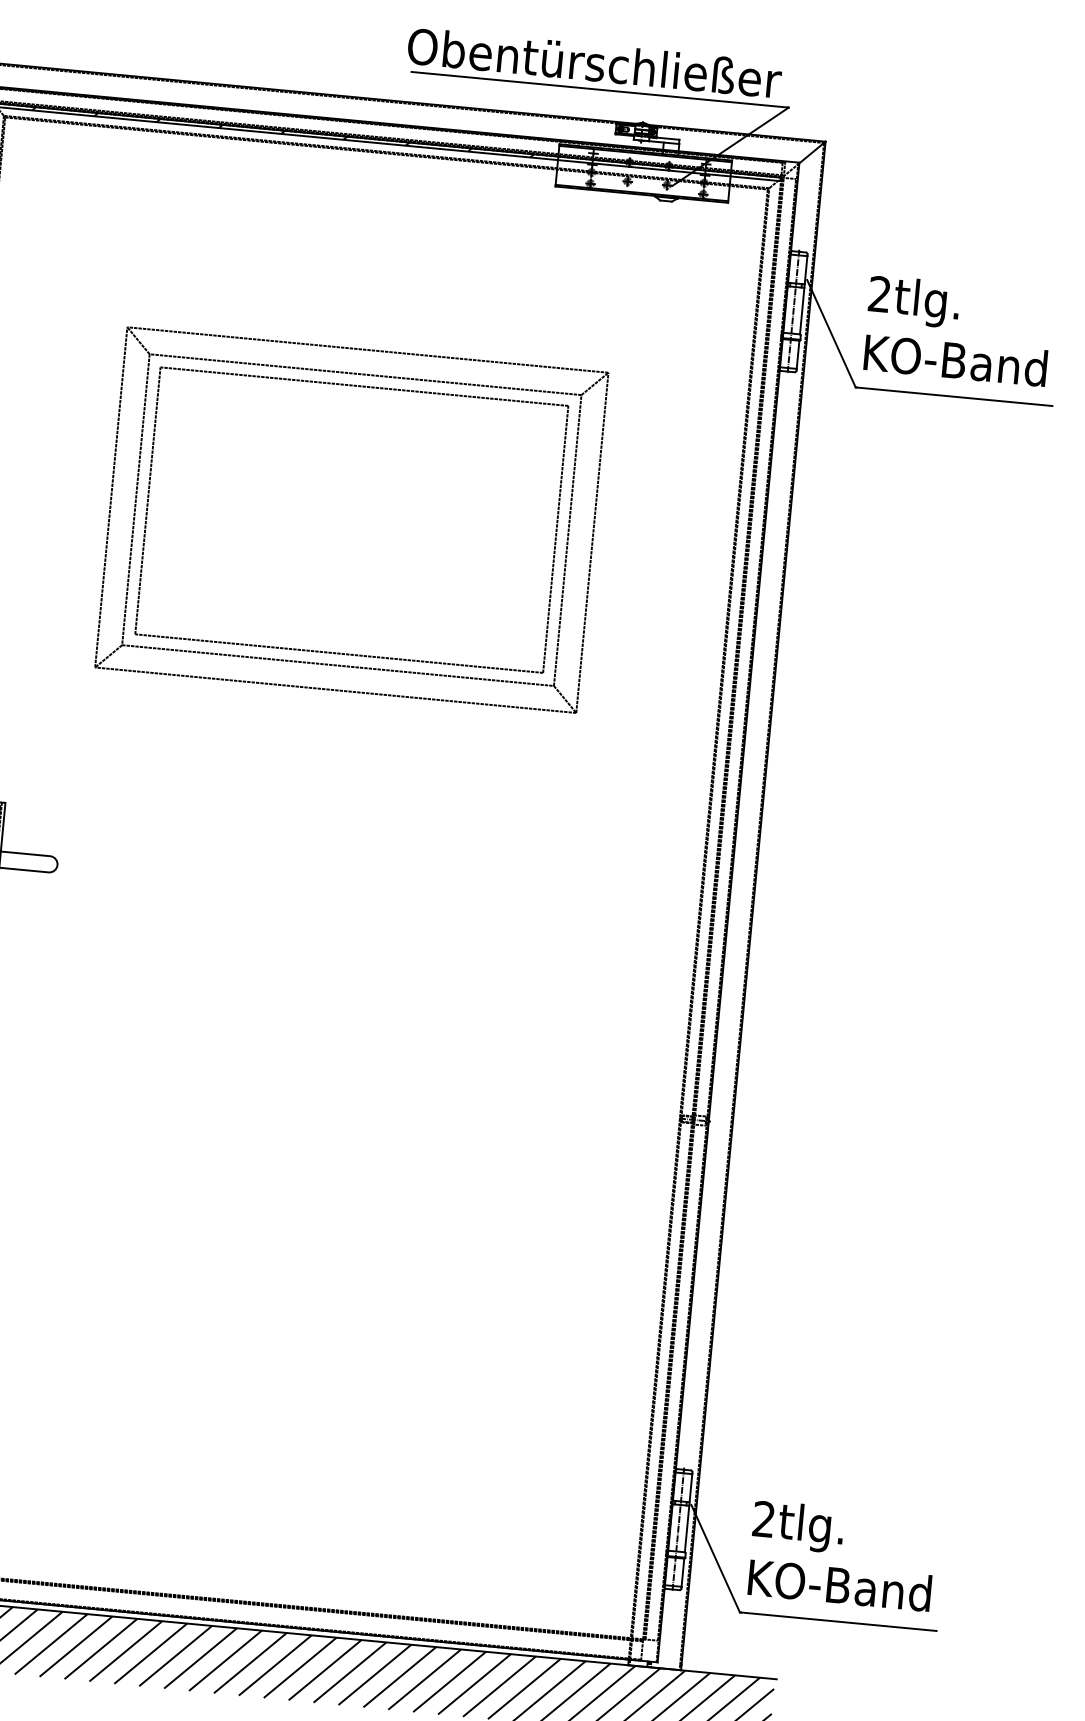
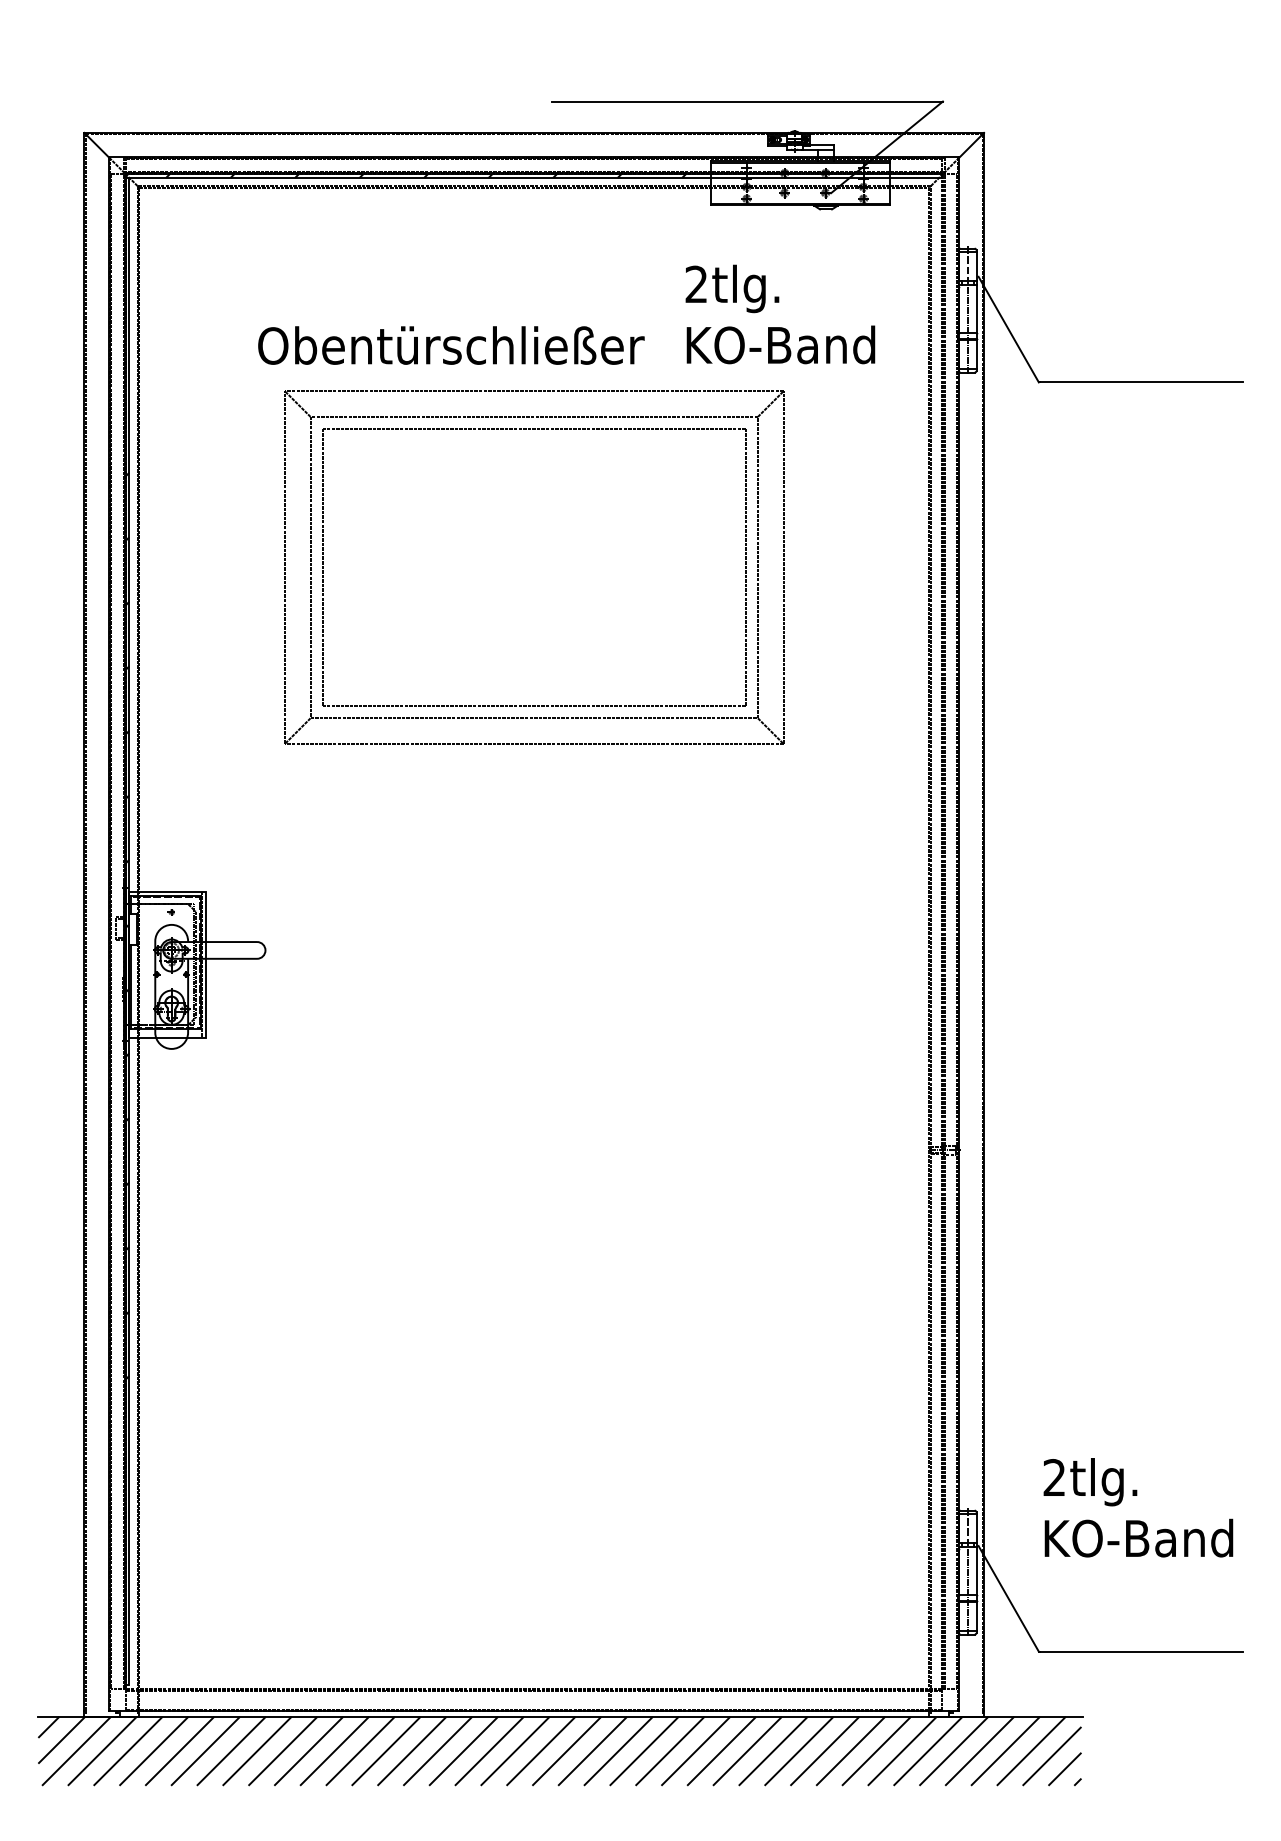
text: (594, 62) -> (451, 345), moved
text: (958, 330) -> (780, 314), moved
text: (842, 1555) -> (1138, 1507), moved

